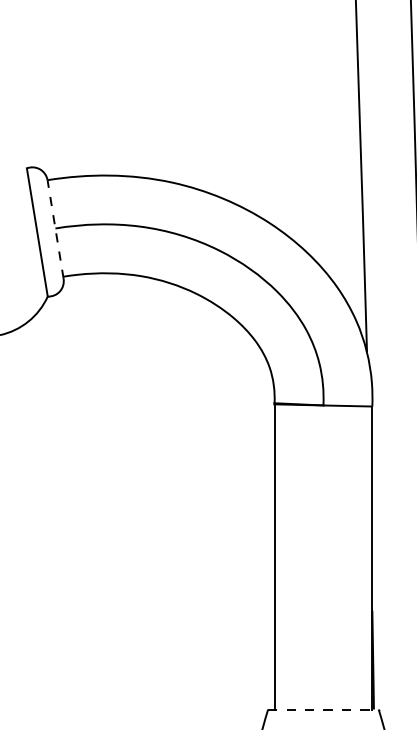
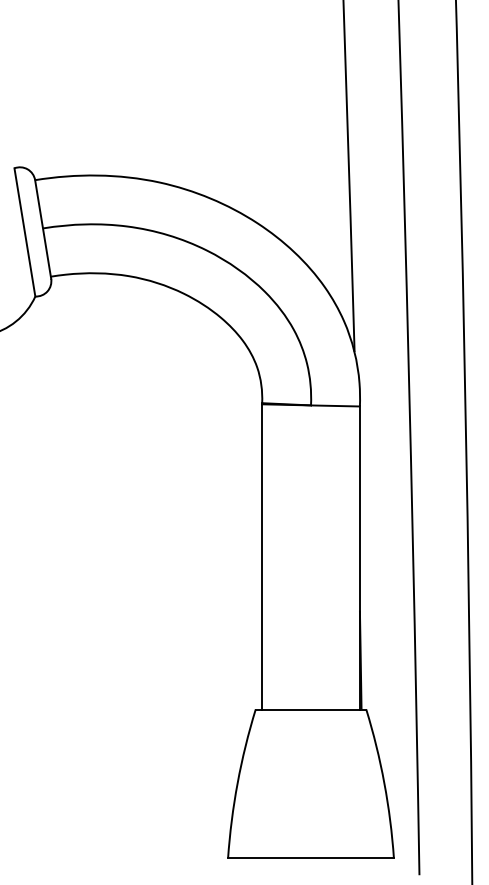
line: (55, 229) -> (43, 229), dashed -> solid
line: (323, 709) -> (311, 709), dashed -> solid

